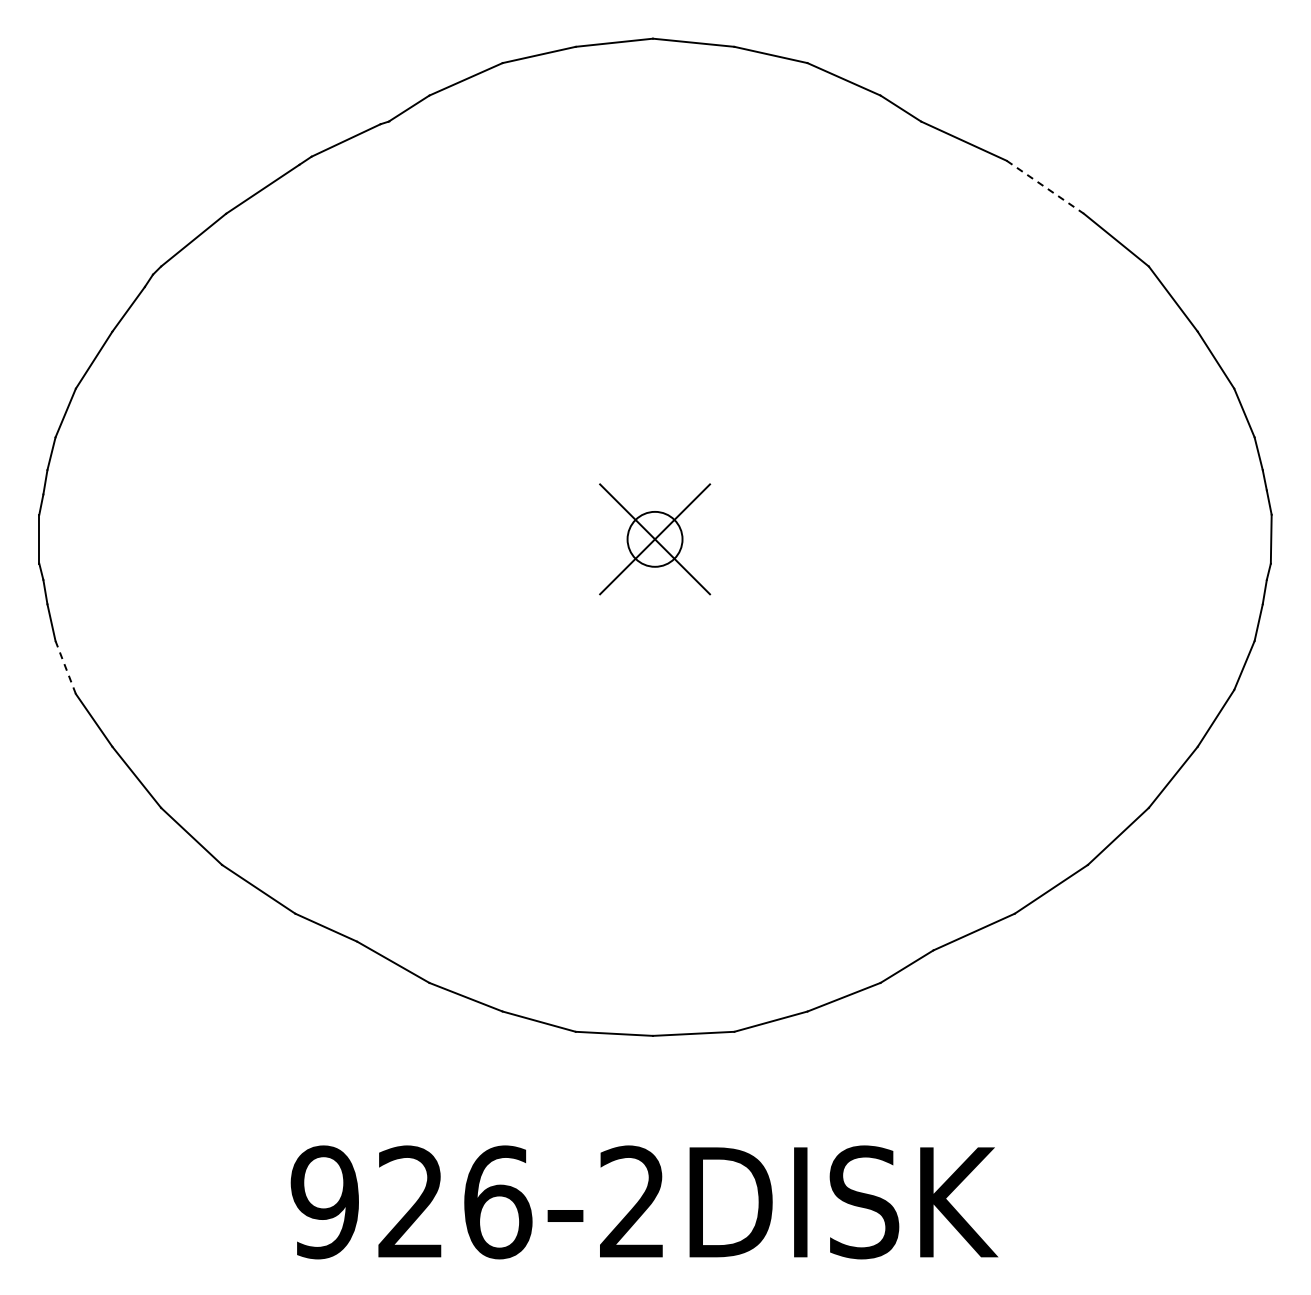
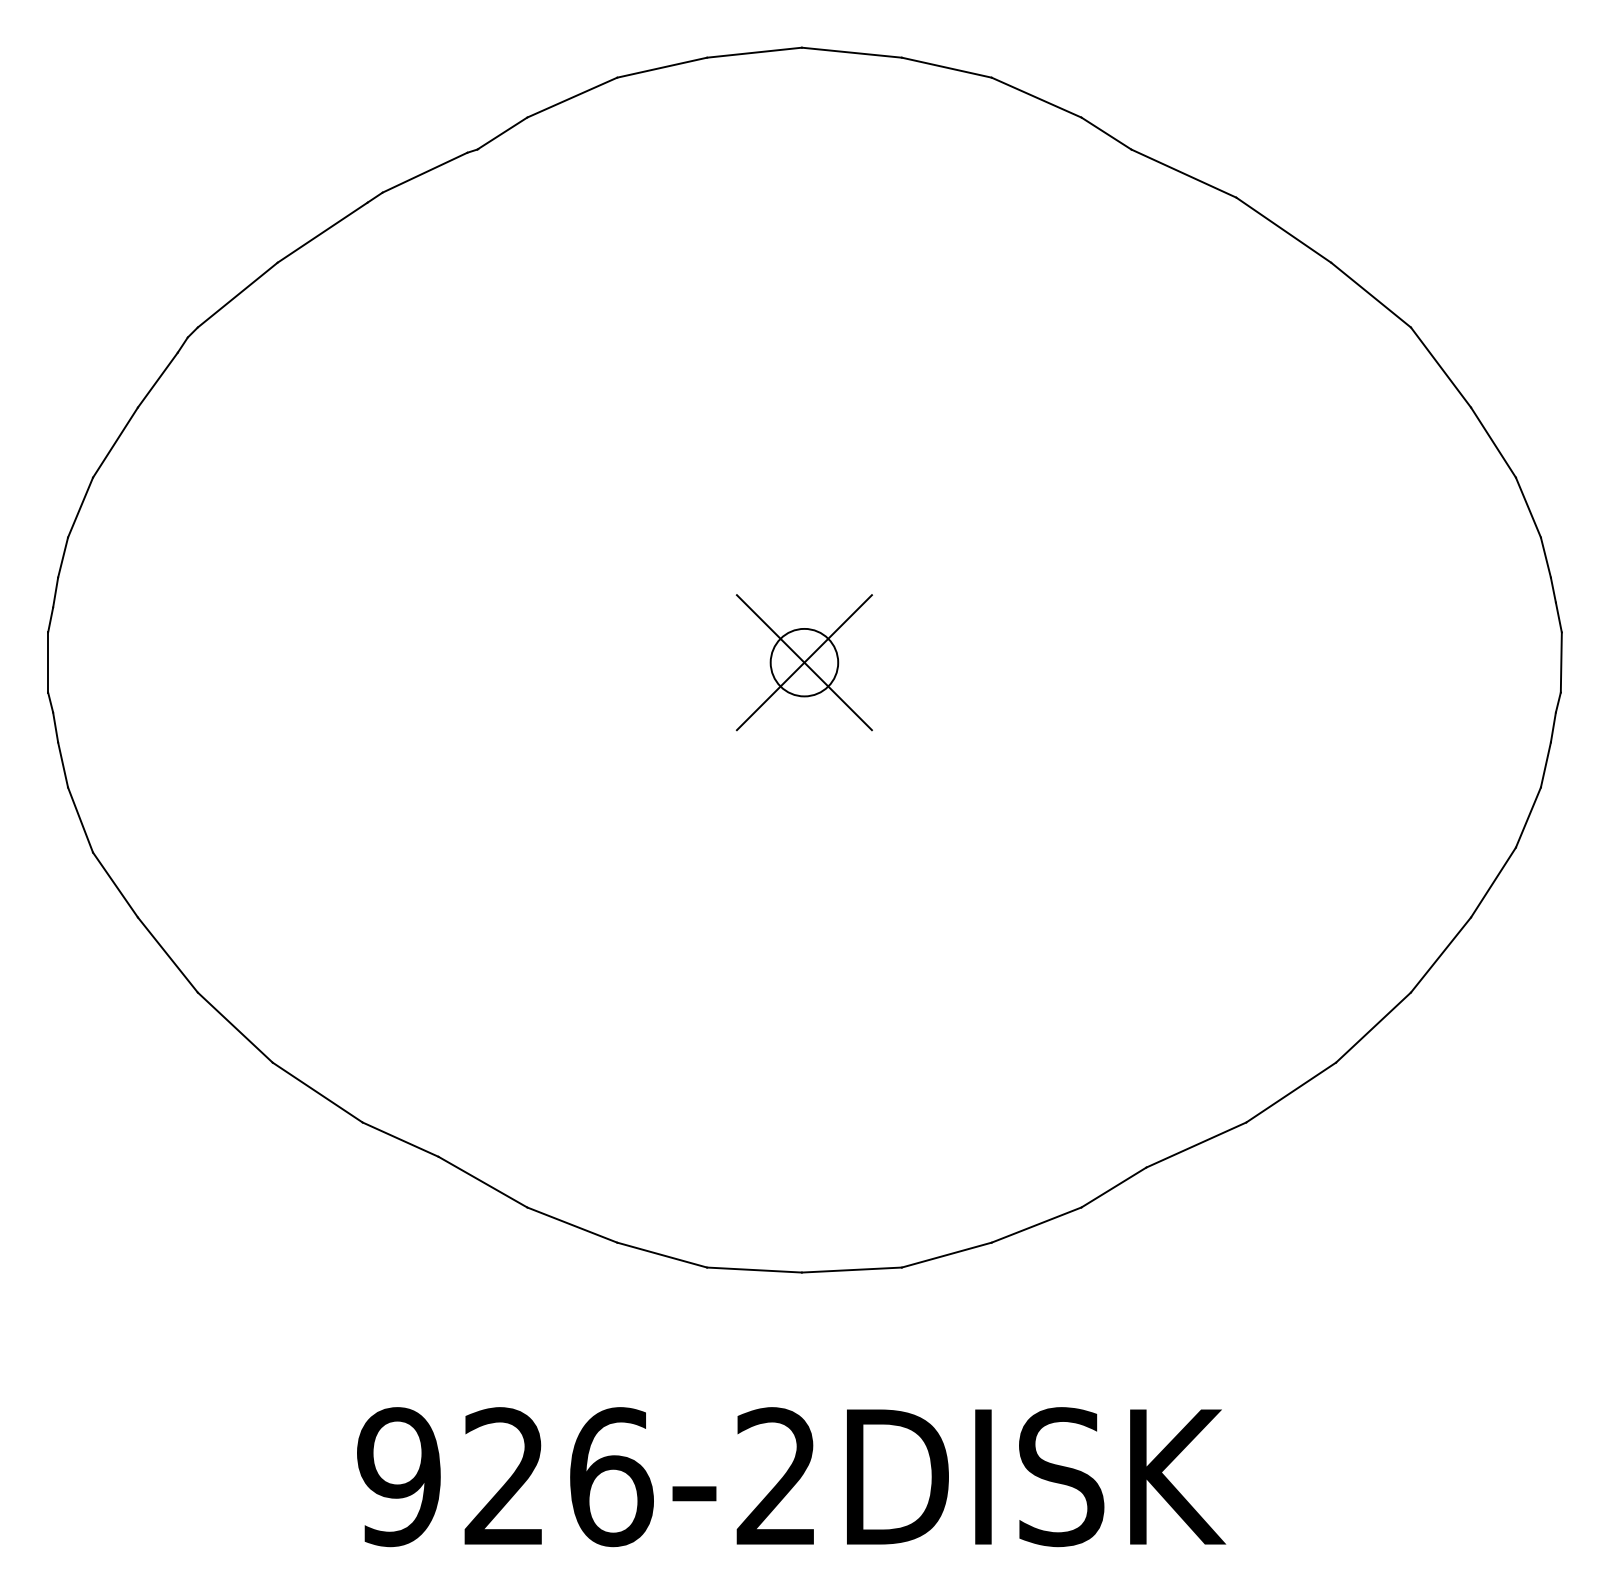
line: (1045, 187) -> (1284, 230), dashed -> solid
line: (65, 667) -> (80, 820), dashed -> solid

